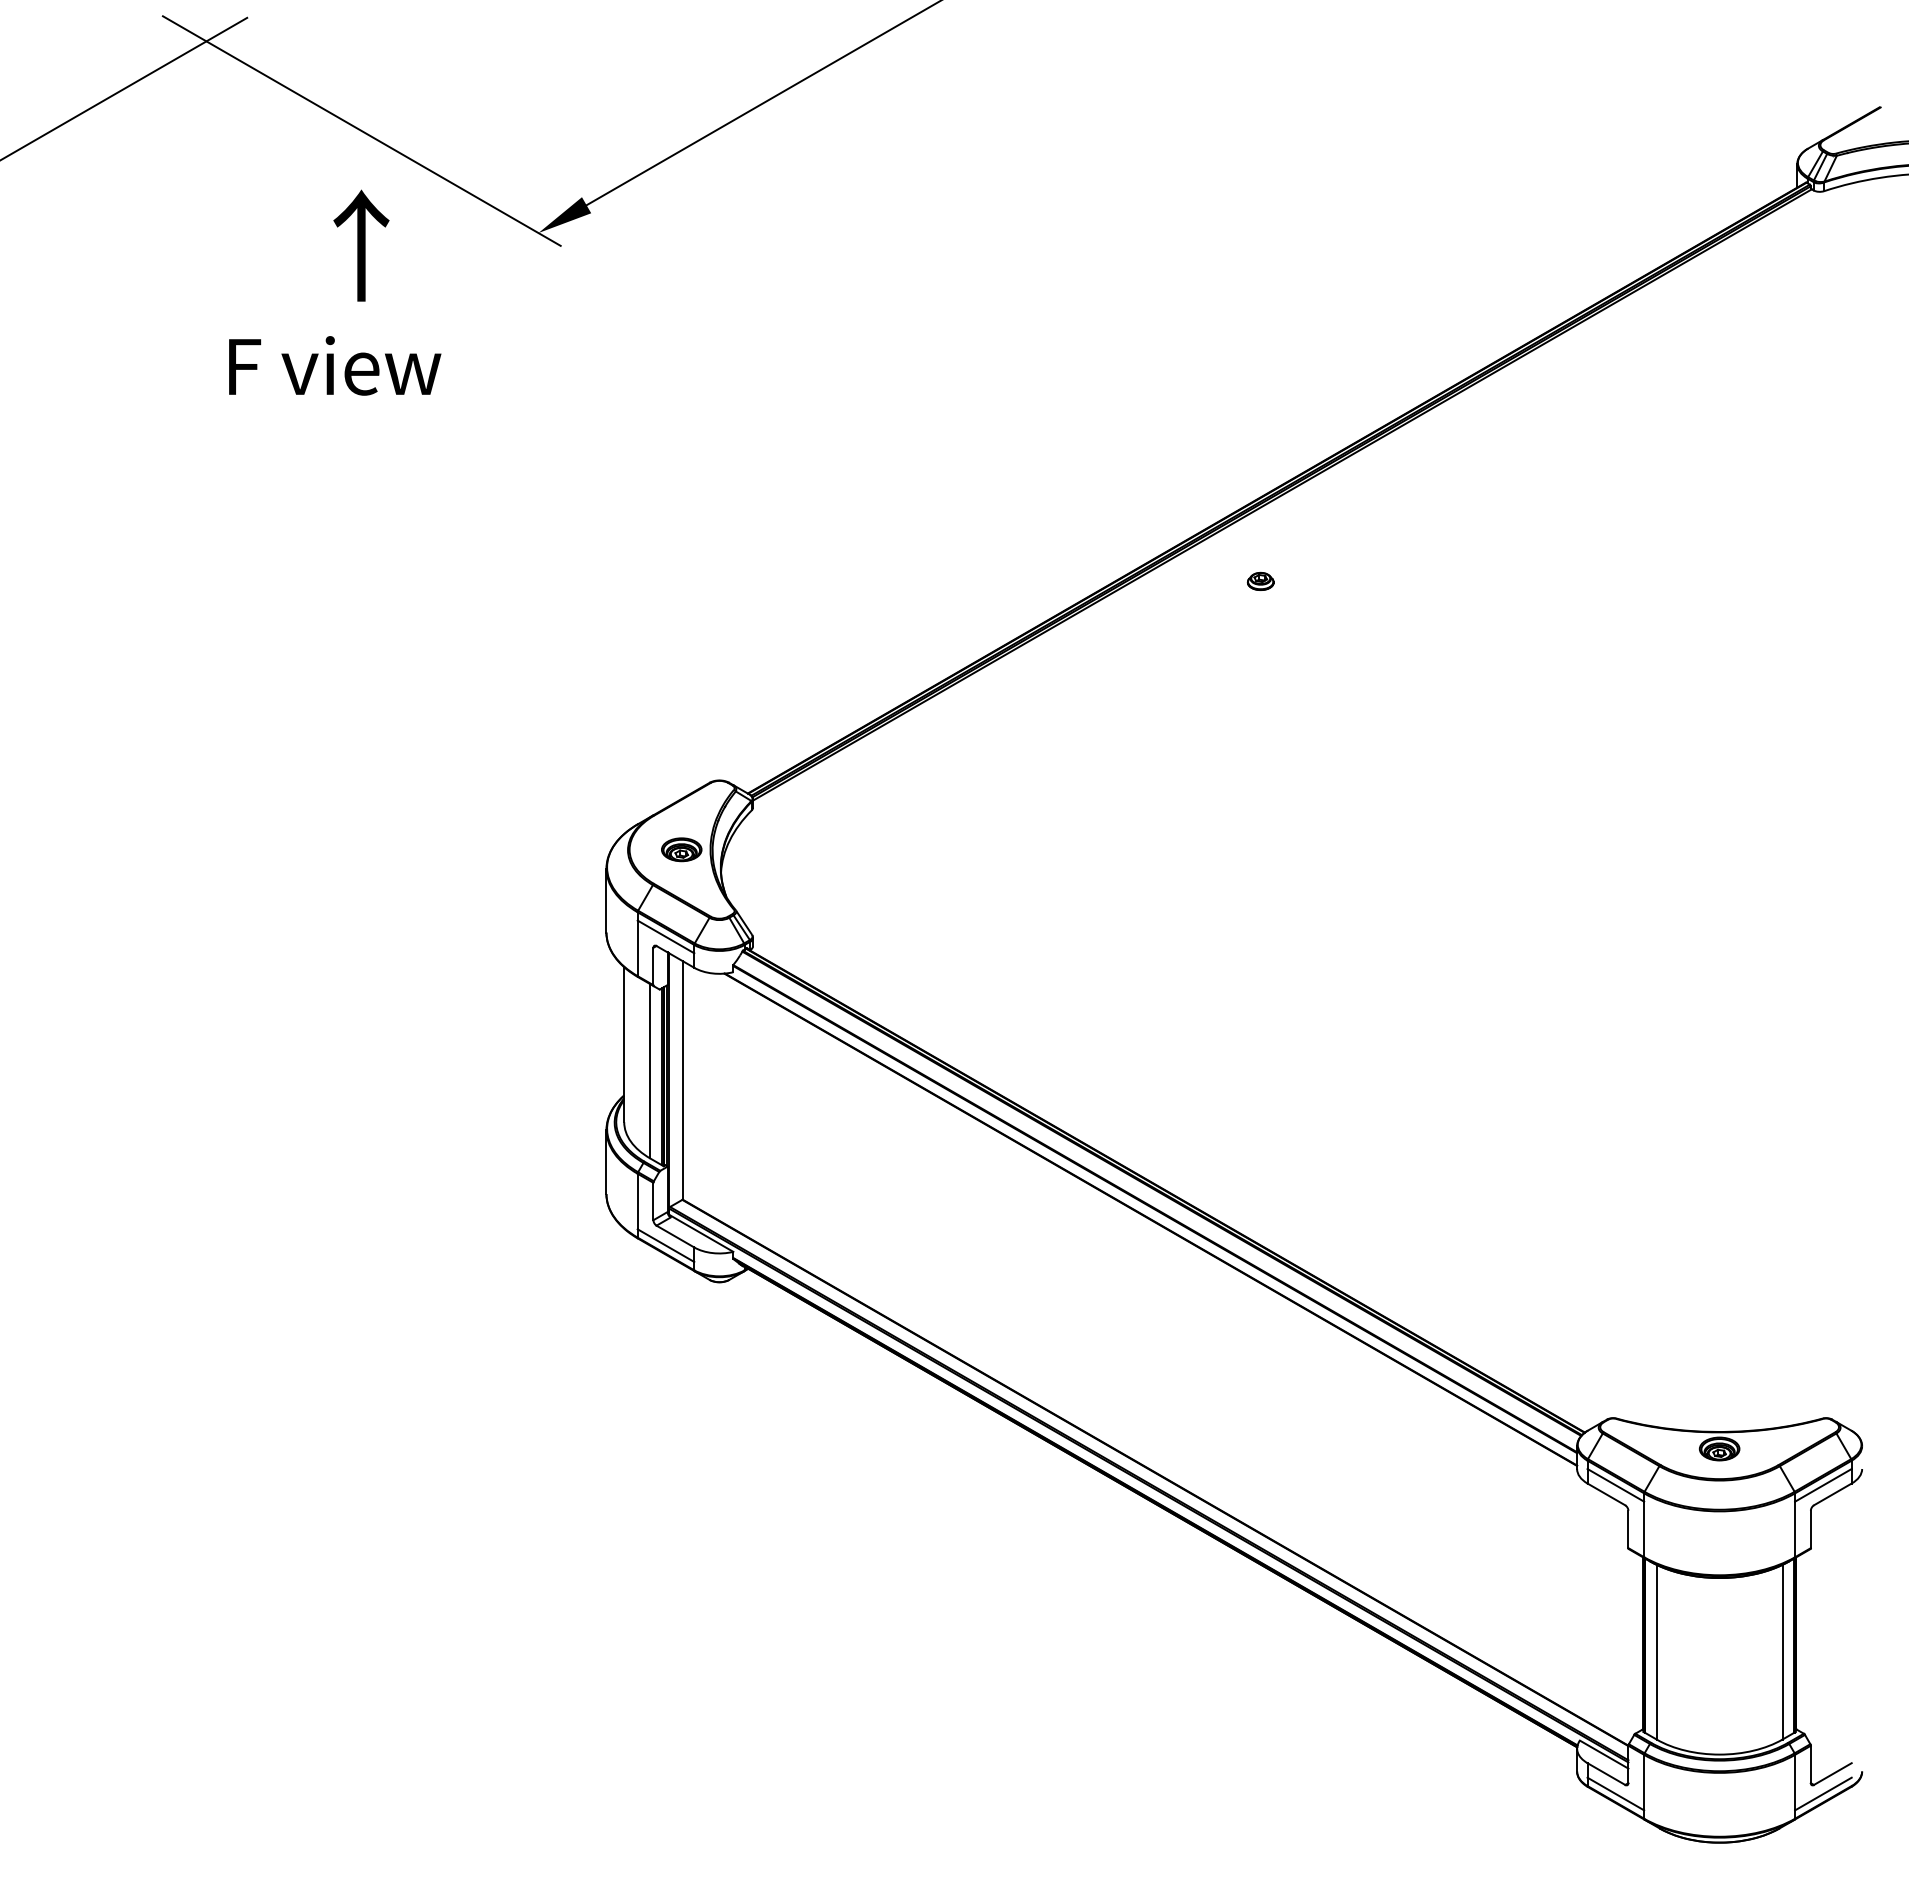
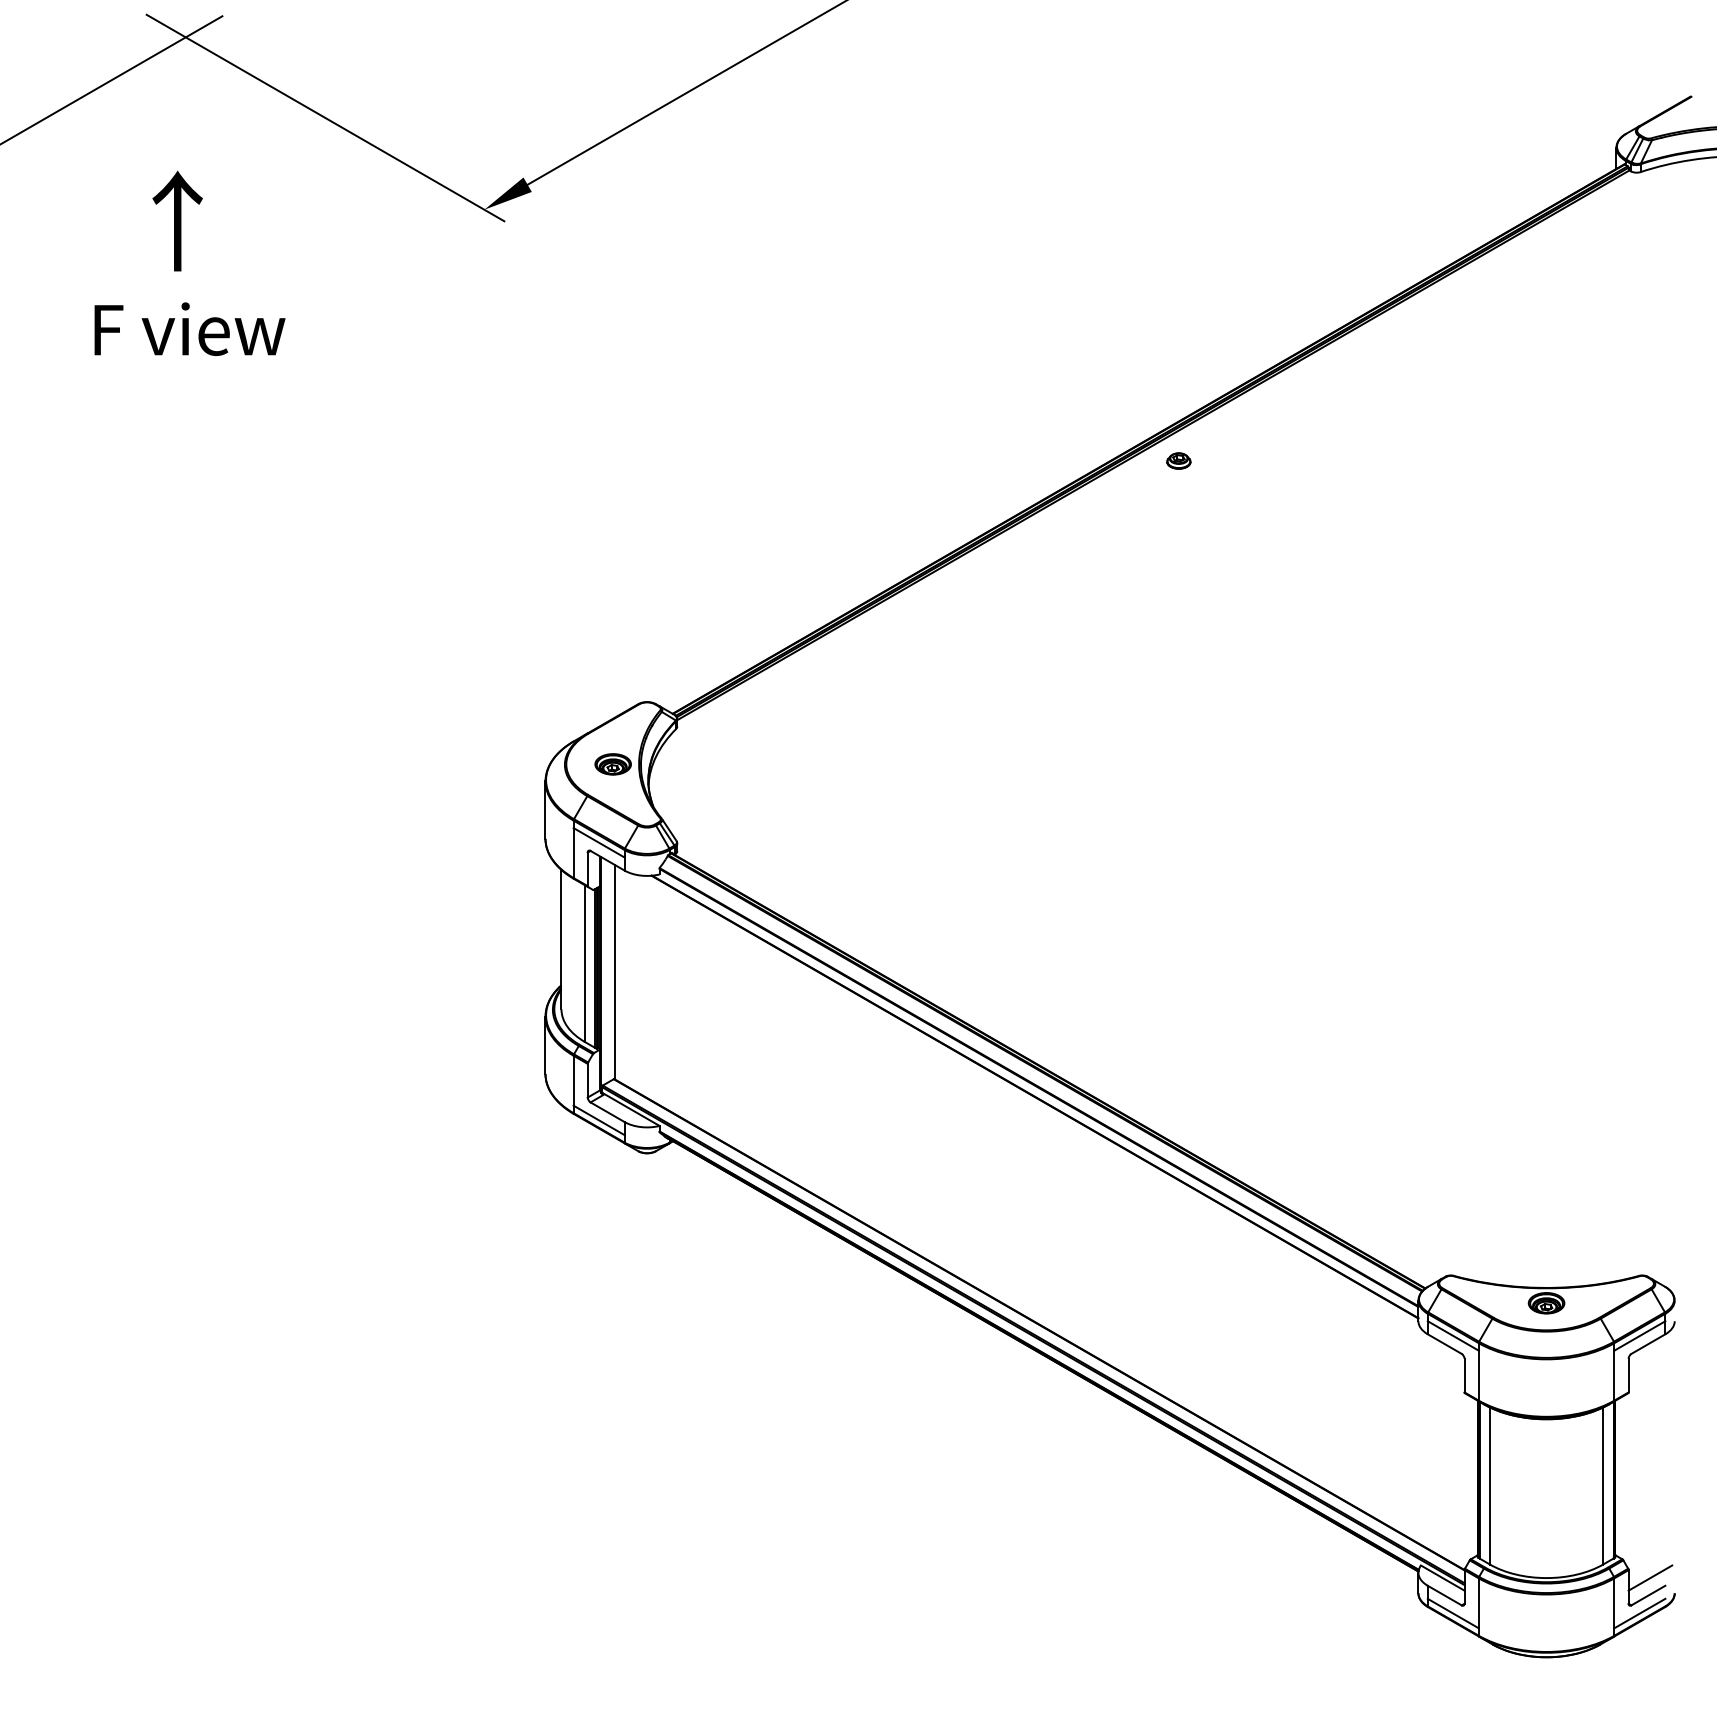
text: (361, 245) -> (177, 220), moved
text: (335, 365) -> (190, 328), moved
part: (1260, 580) -> (1178, 460), moved
line: (1834, 1754) -> (1649, 1577), added

